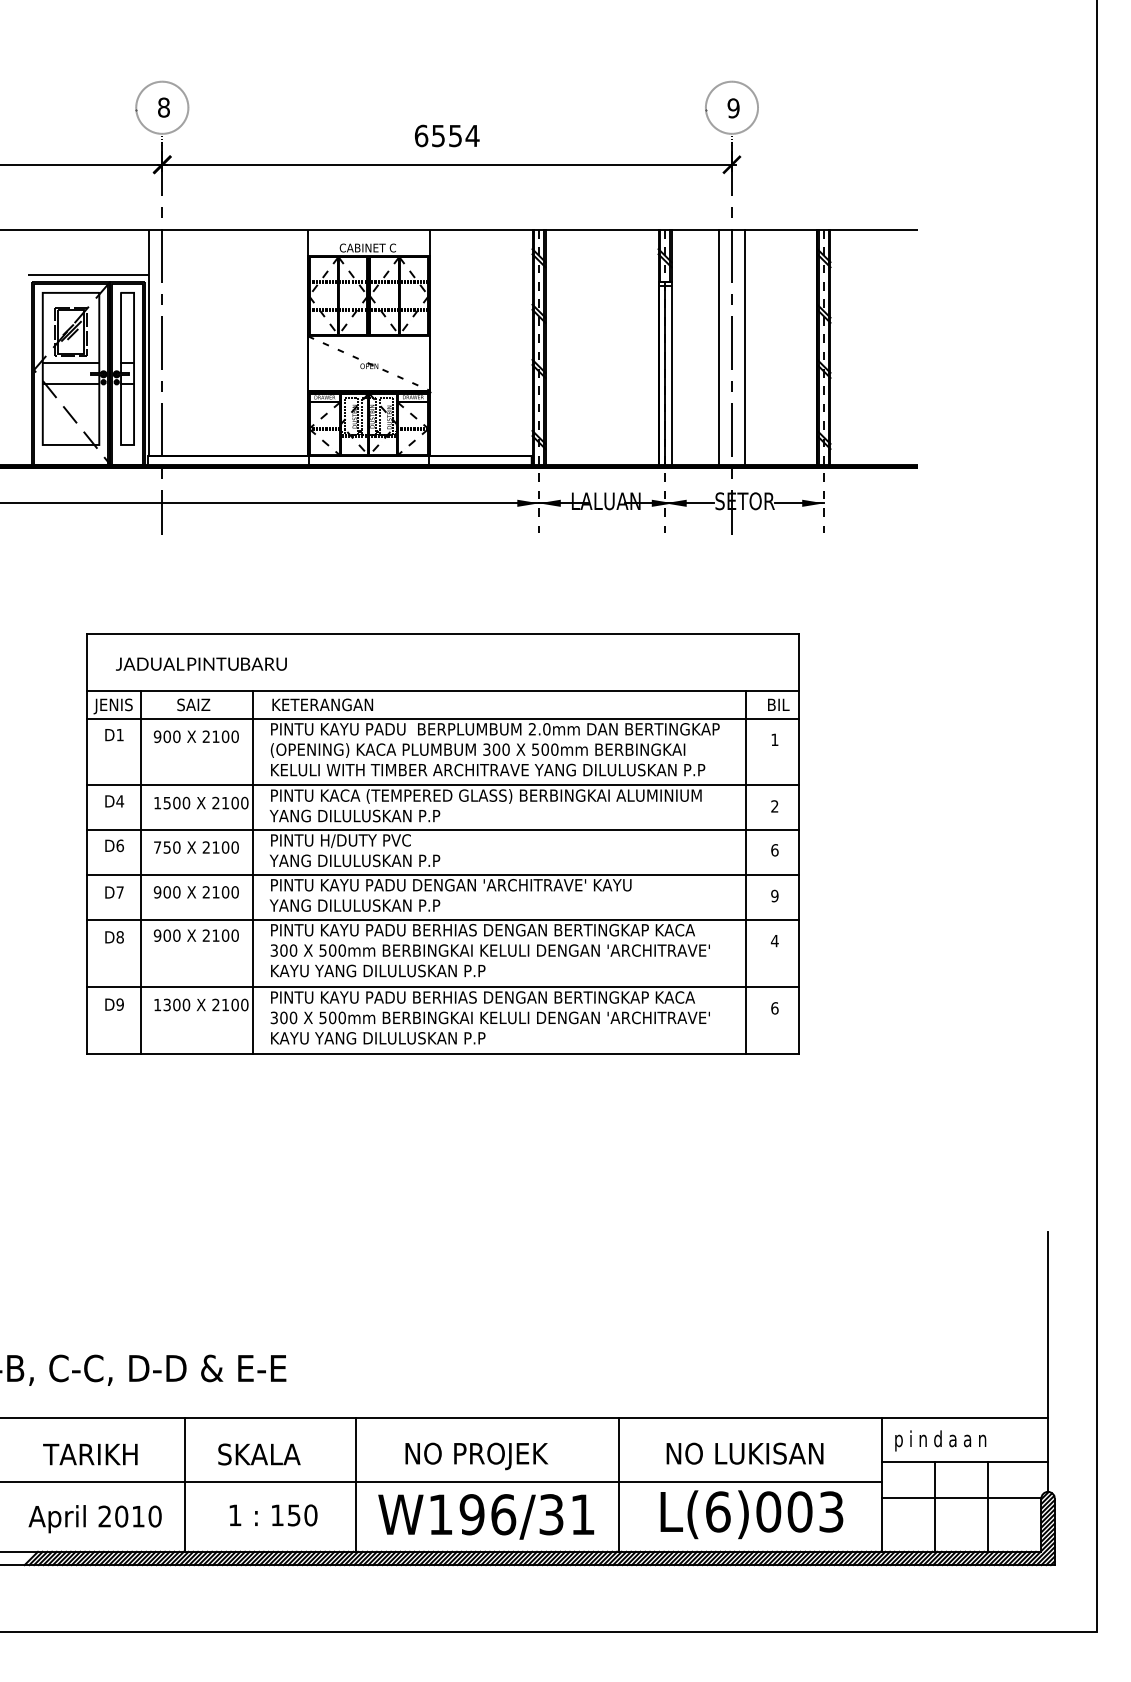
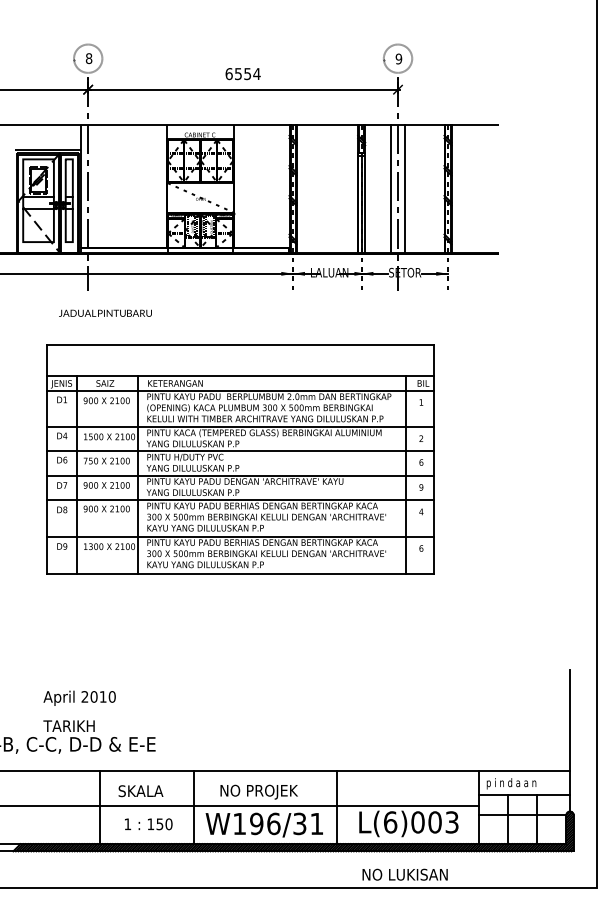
text: (201, 662) -> (105, 312), moved
text: (89, 1453) -> (68, 725), moved
text: (743, 1453) -> (404, 874), moved
text: (94, 1517) -> (79, 697), moved

